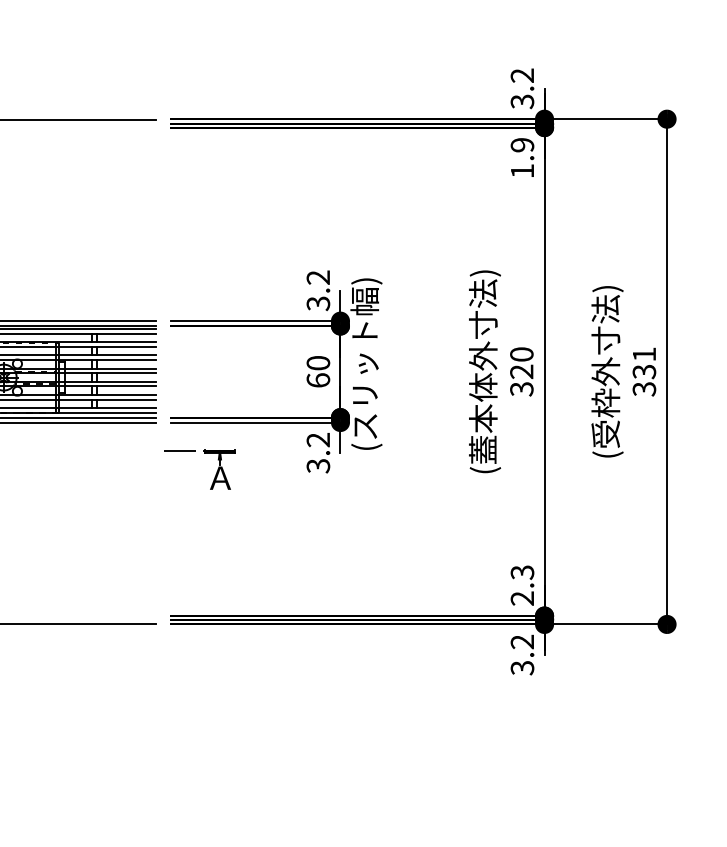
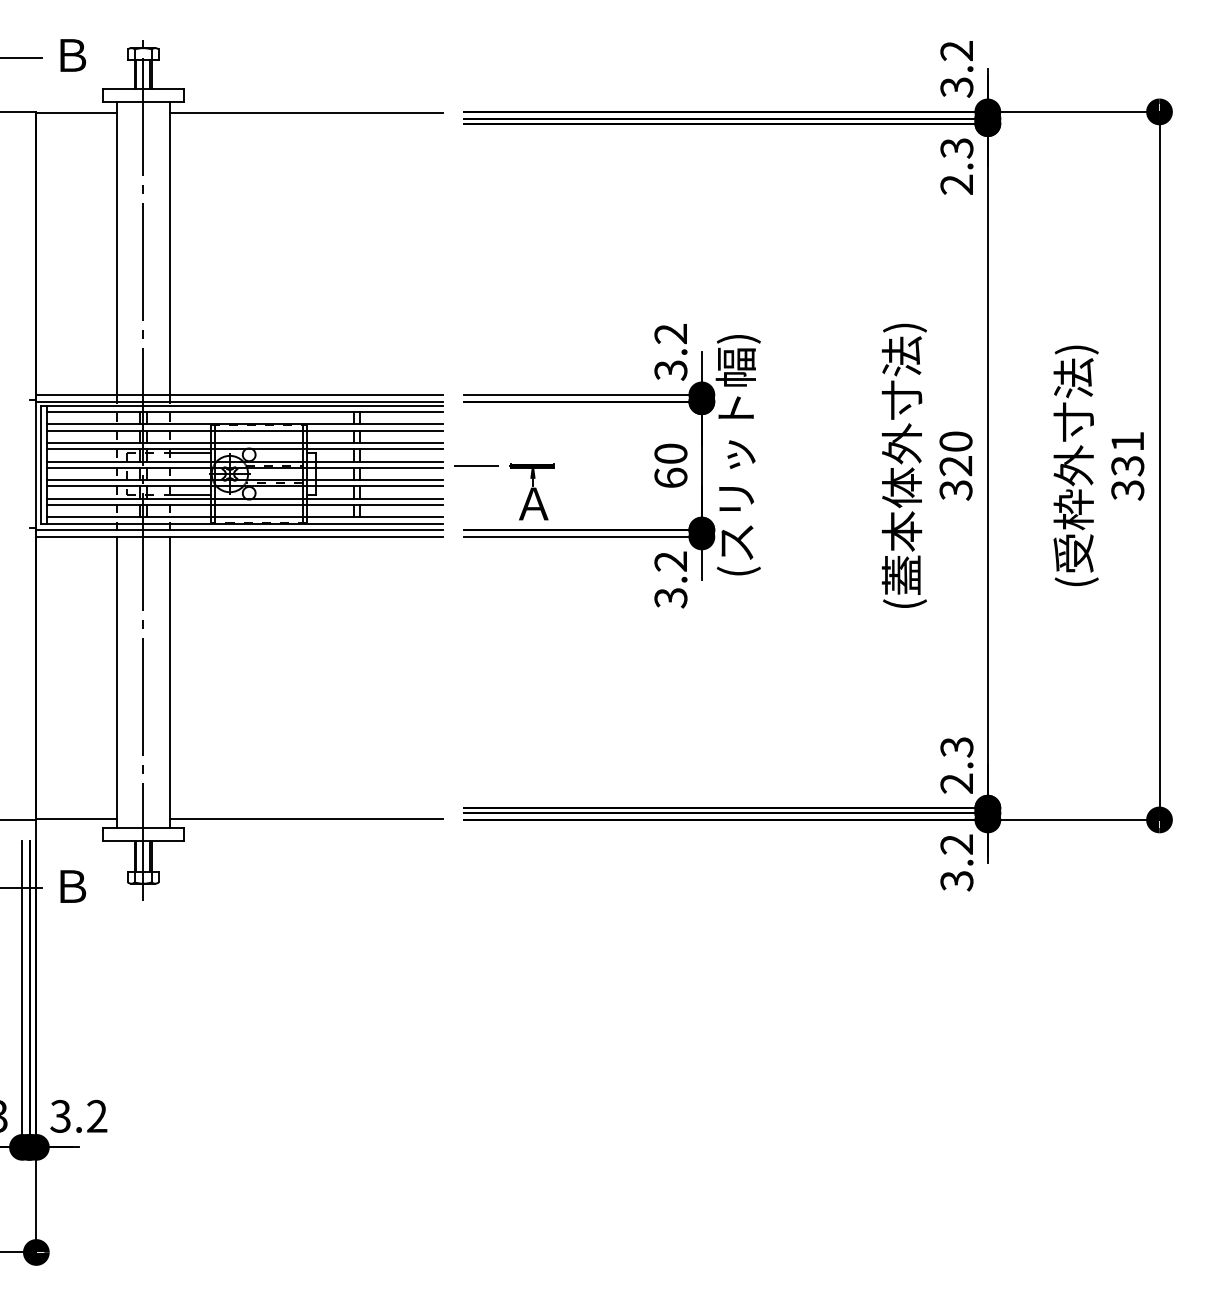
text: (522, 158) -> (956, 166), 1.9 -> 2.3
part: (215, 474) -> (526, 499), moved

